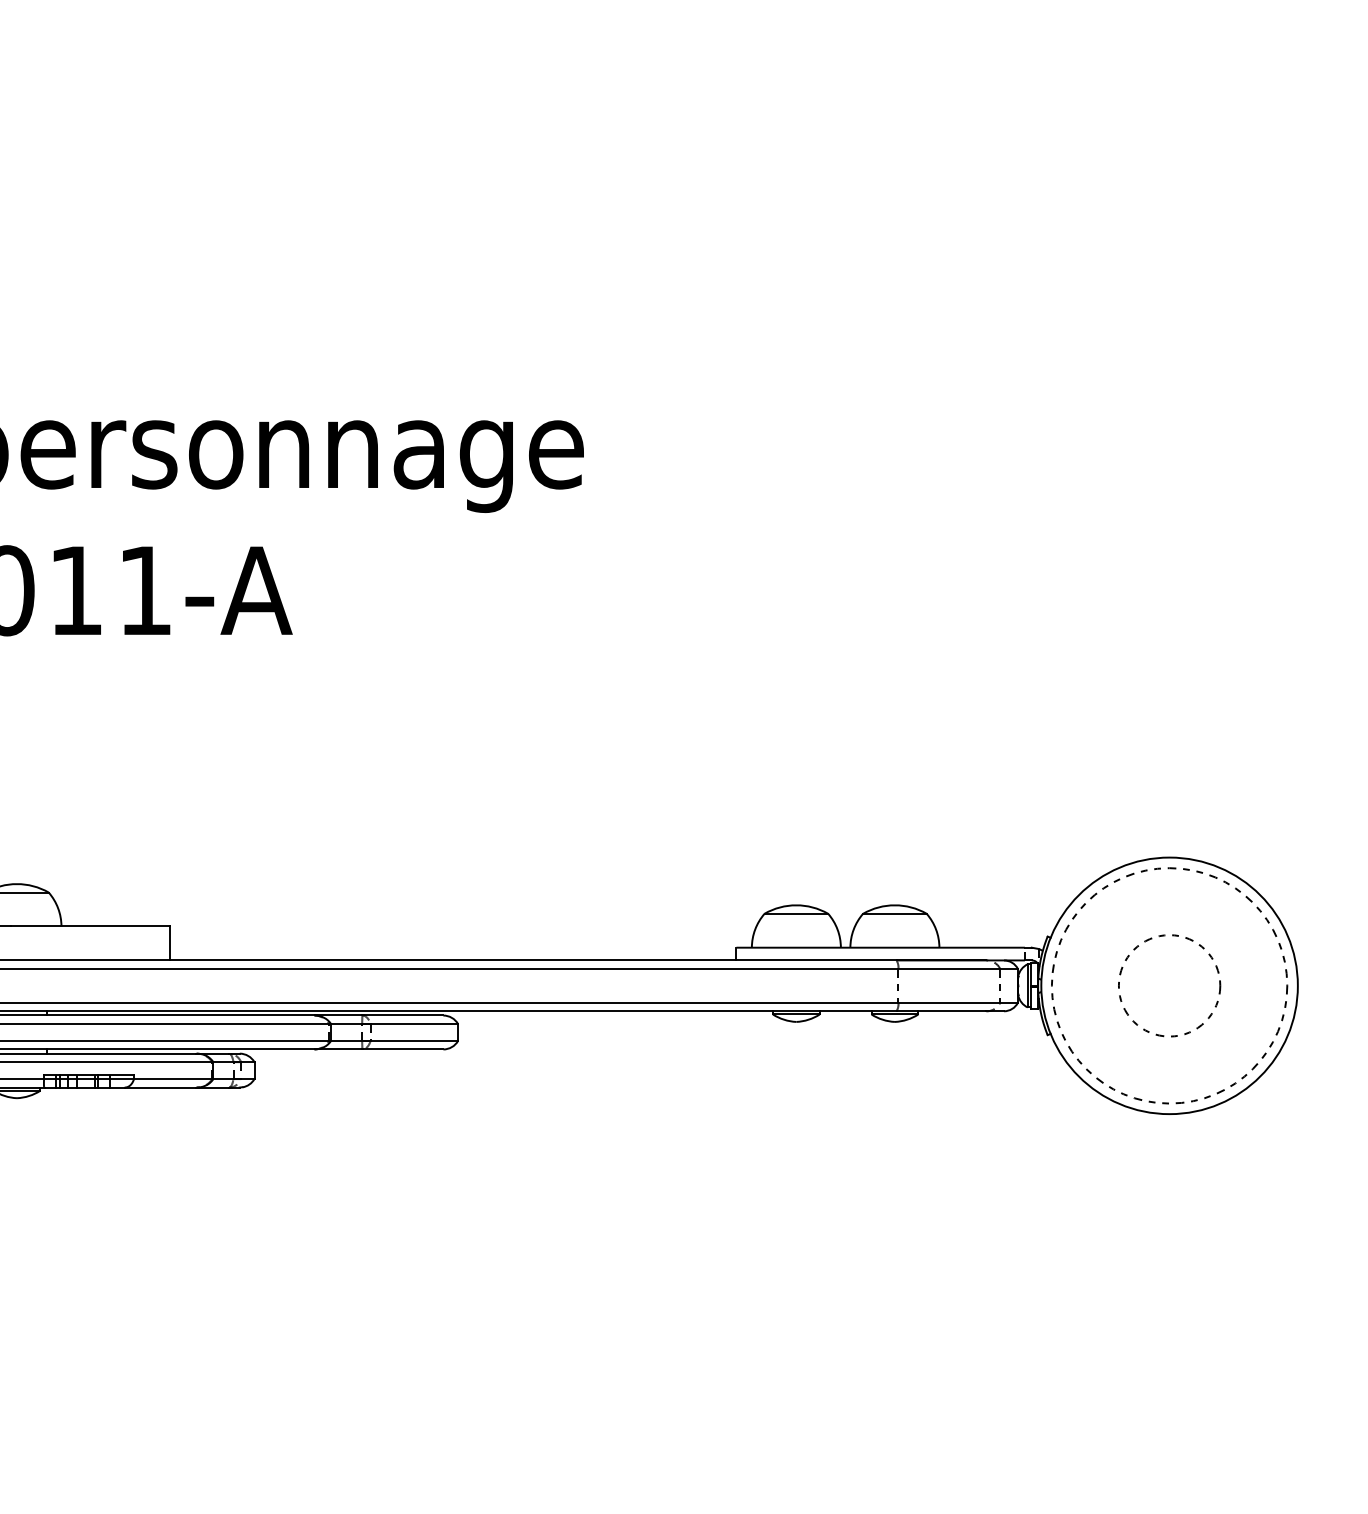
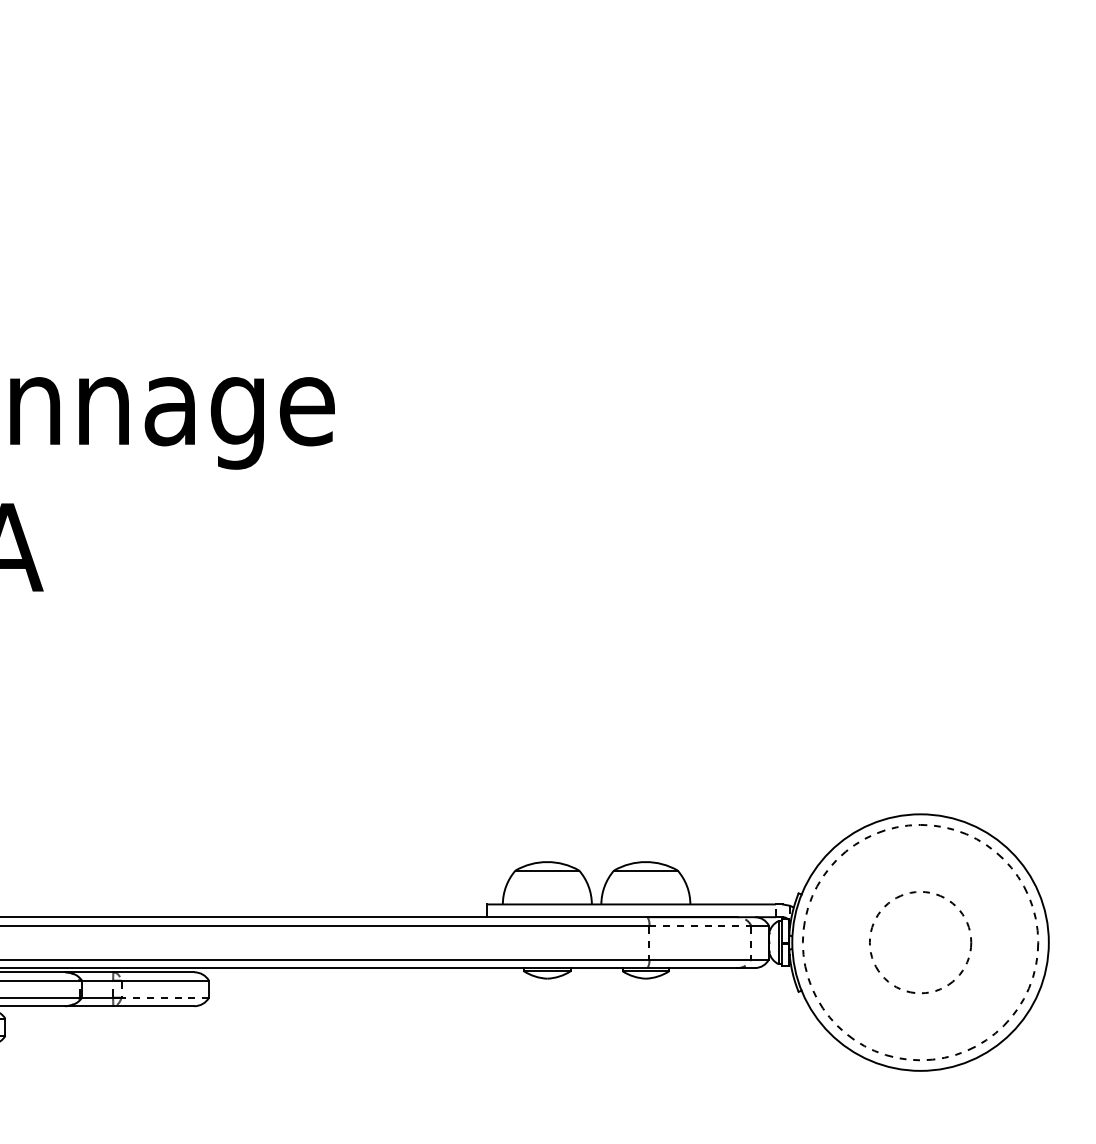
line: (949, 968) -> (700, 925), solid -> dashed
line: (414, 1040) -> (165, 997), solid -> dashed

